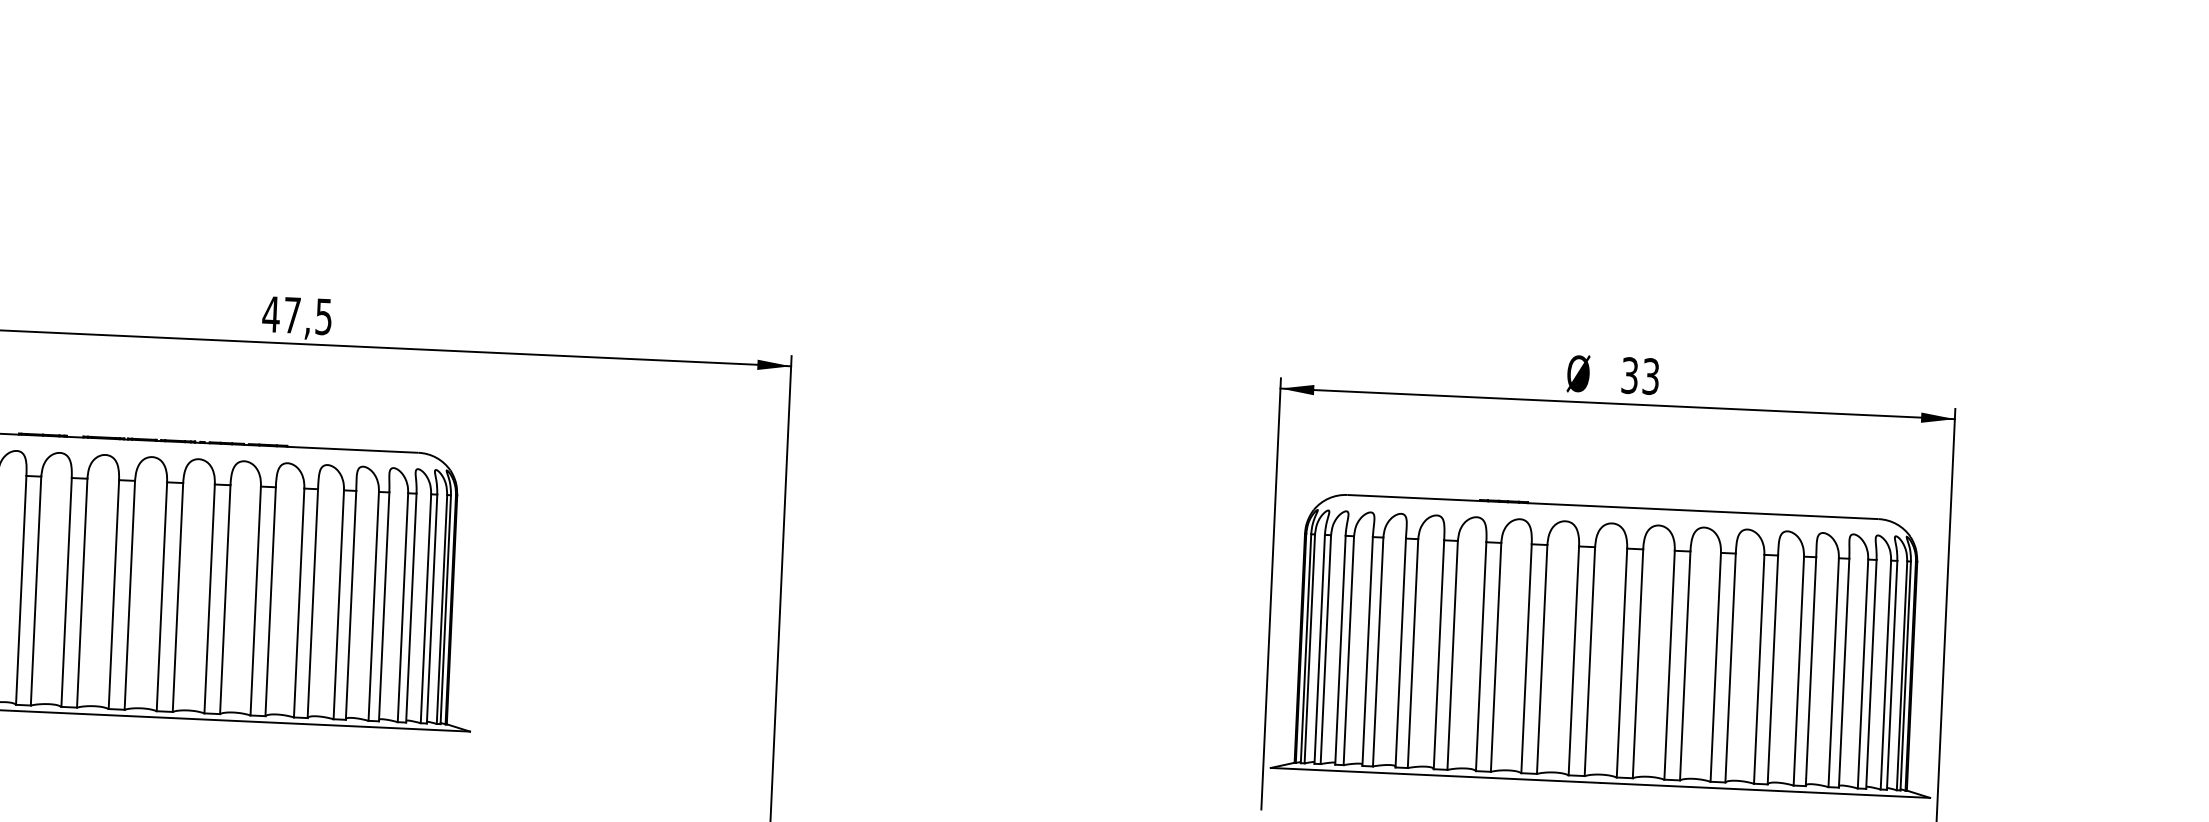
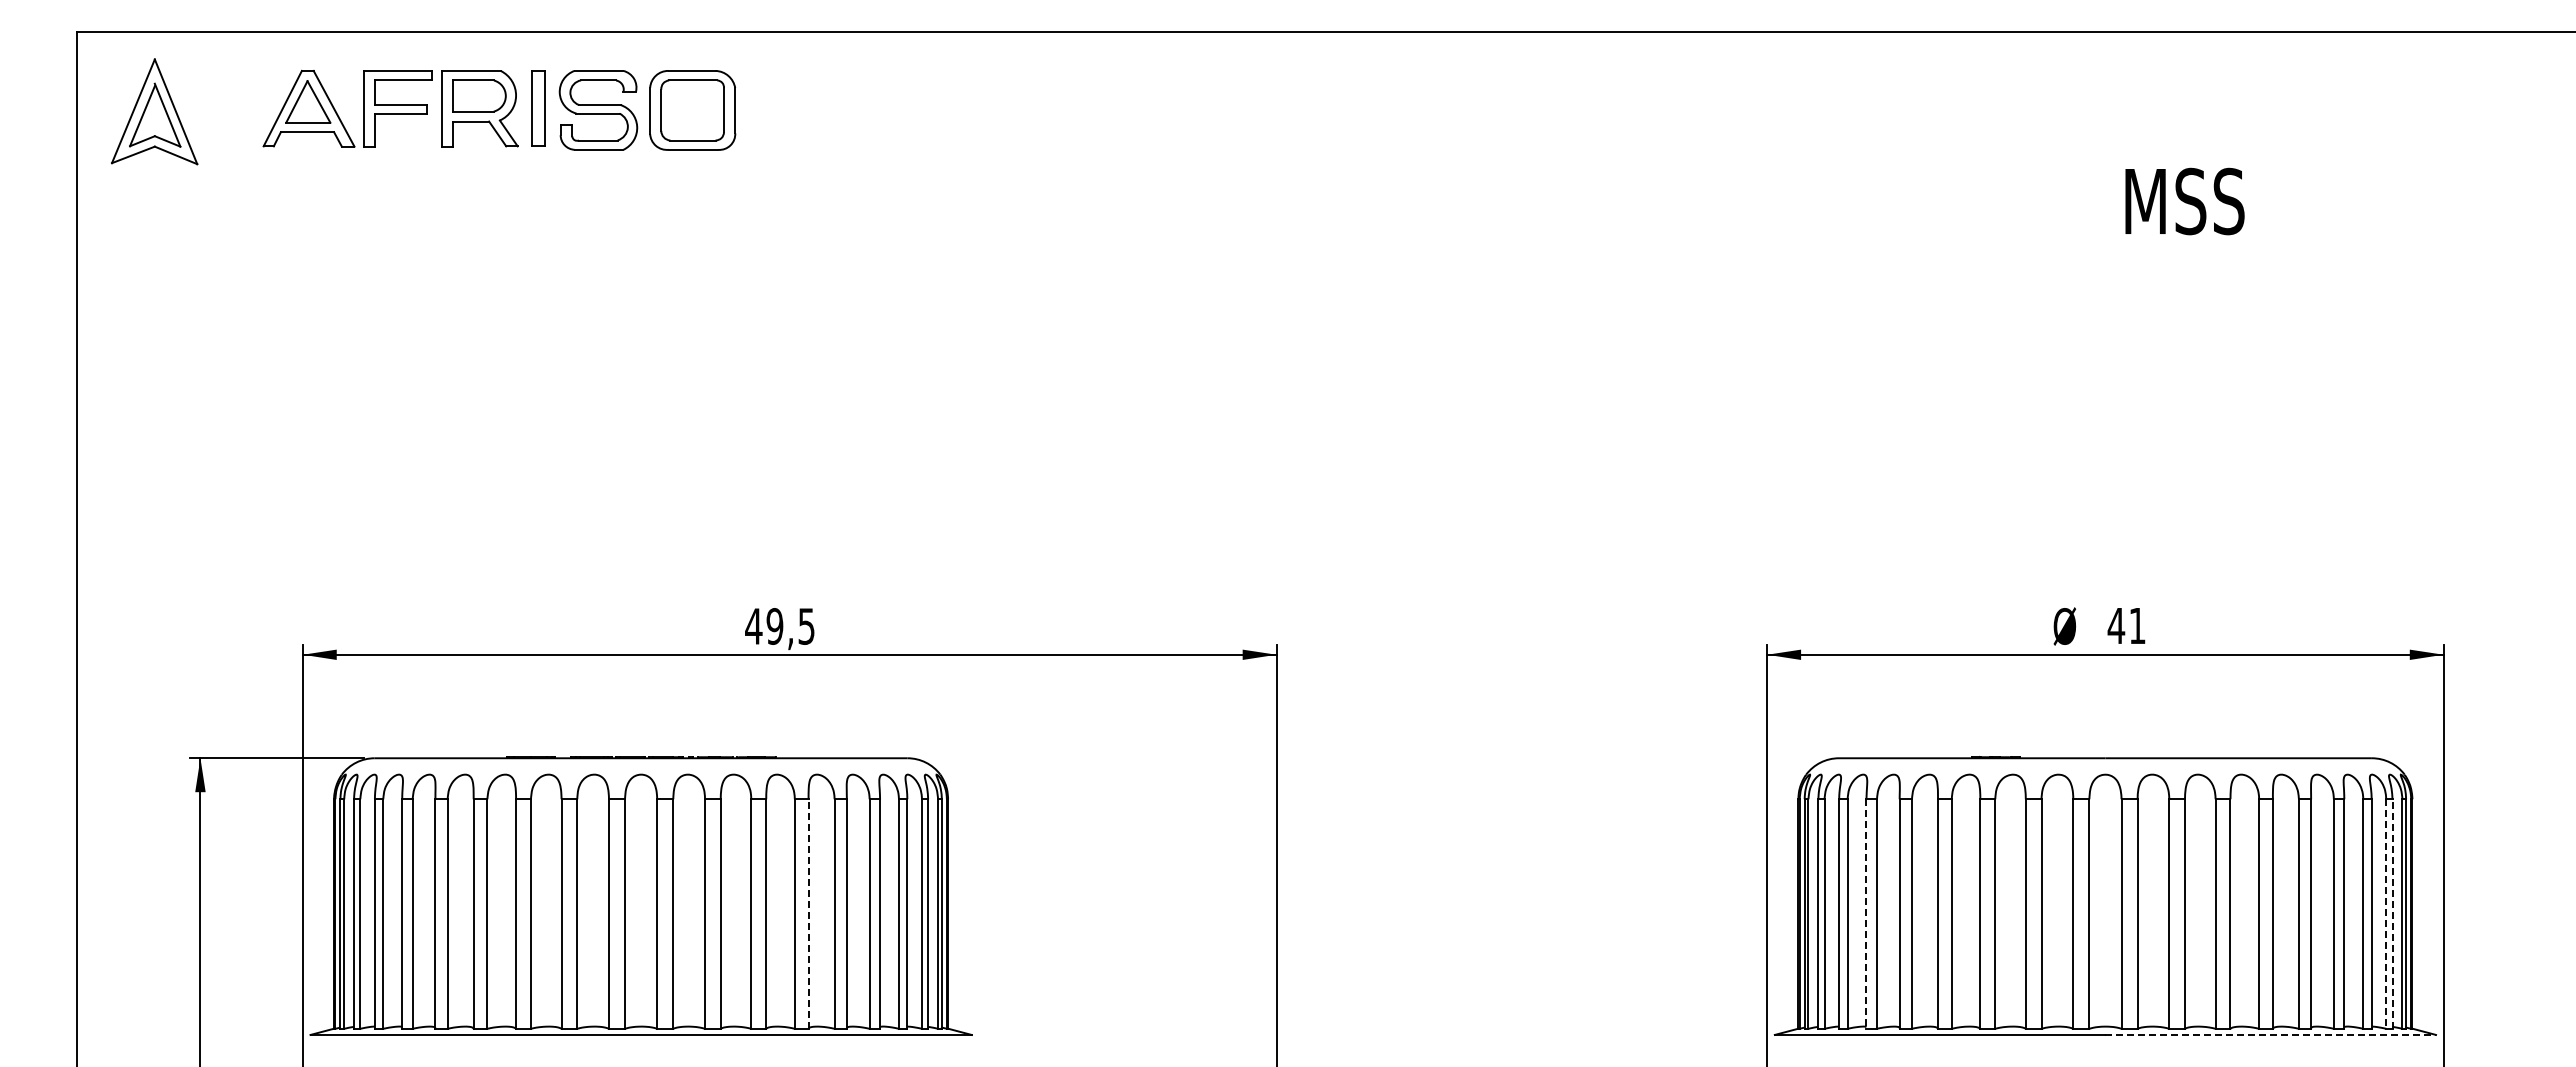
text: (291, 315) -> (774, 626), 47,5 -> 49,5
text: (1639, 375) -> (2126, 625), 33 -> 41
line: (312, 604) -> (808, 914), solid -> dashed
line: (1367, 652) -> (1866, 914), solid -> dashed
line: (1886, 675) -> (2386, 914), solid -> dashed
line: (1892, 675) -> (2392, 914), solid -> dashed
line: (1766, 789) -> (2271, 1034), solid -> dashed

